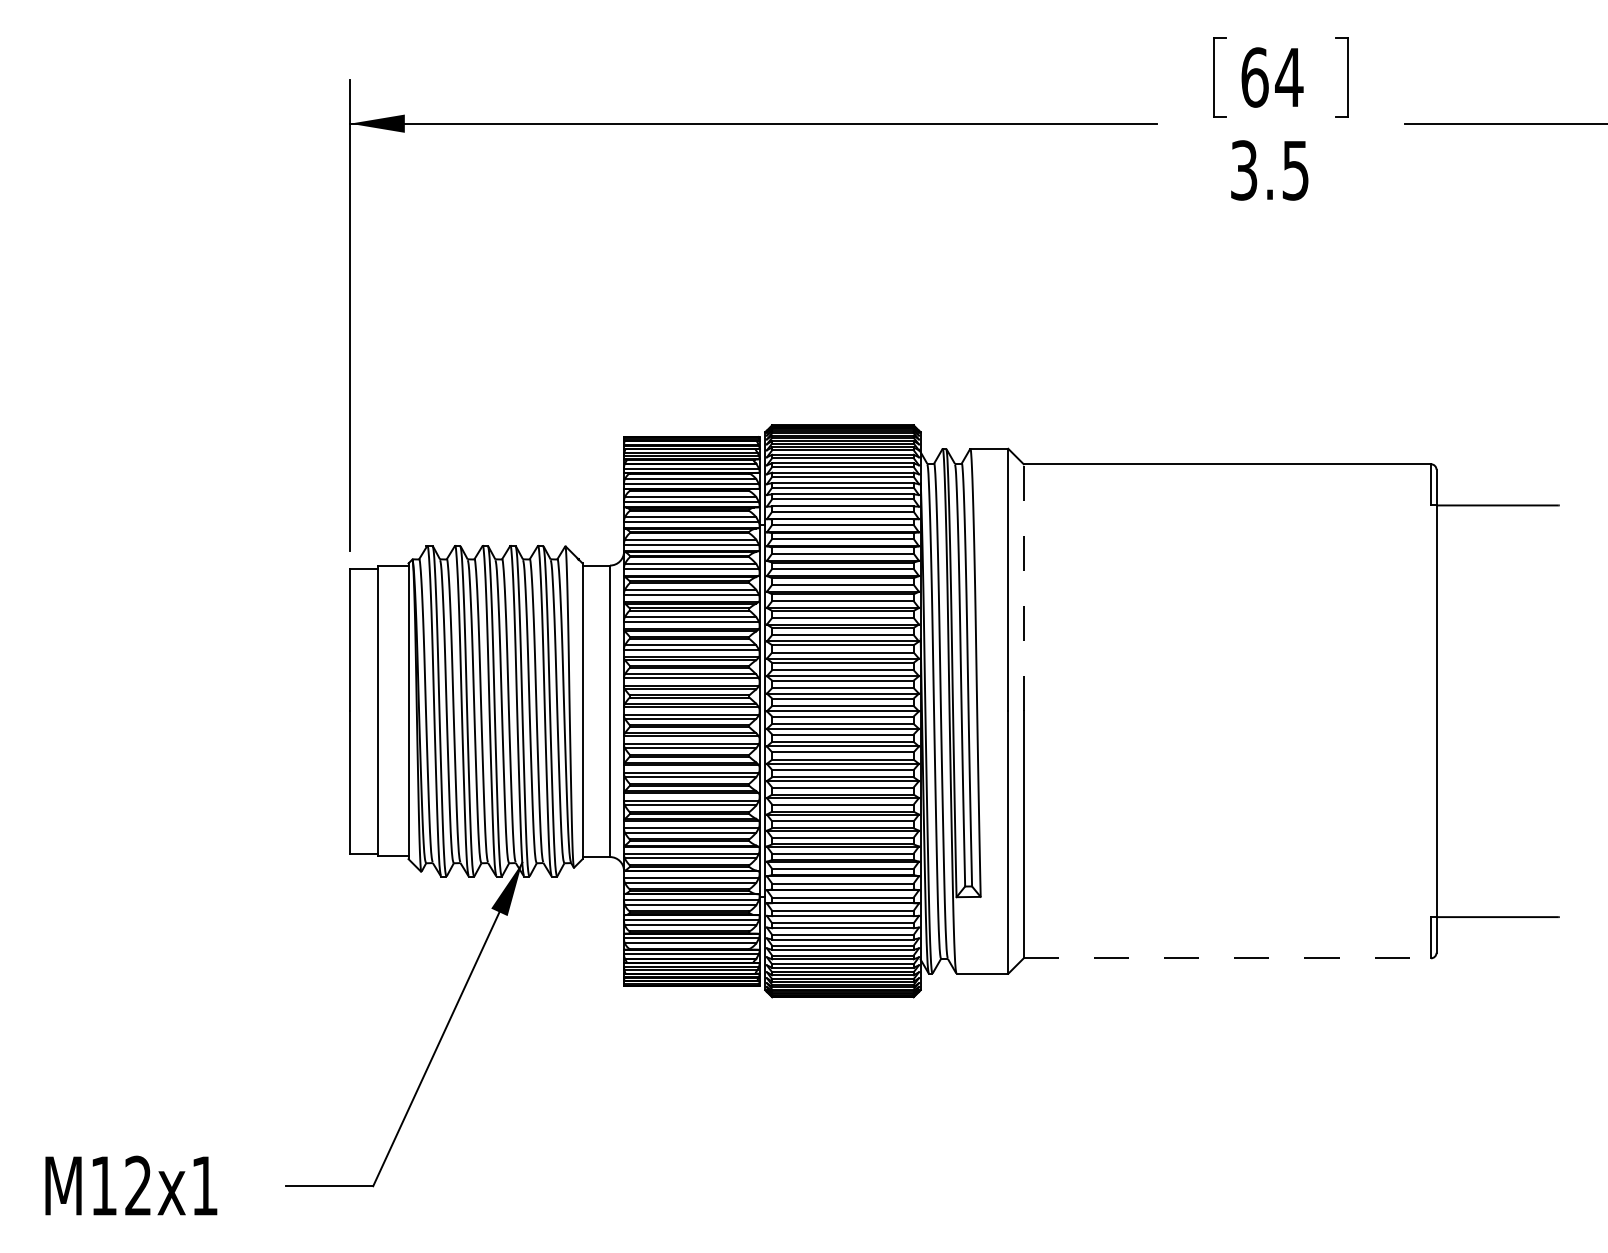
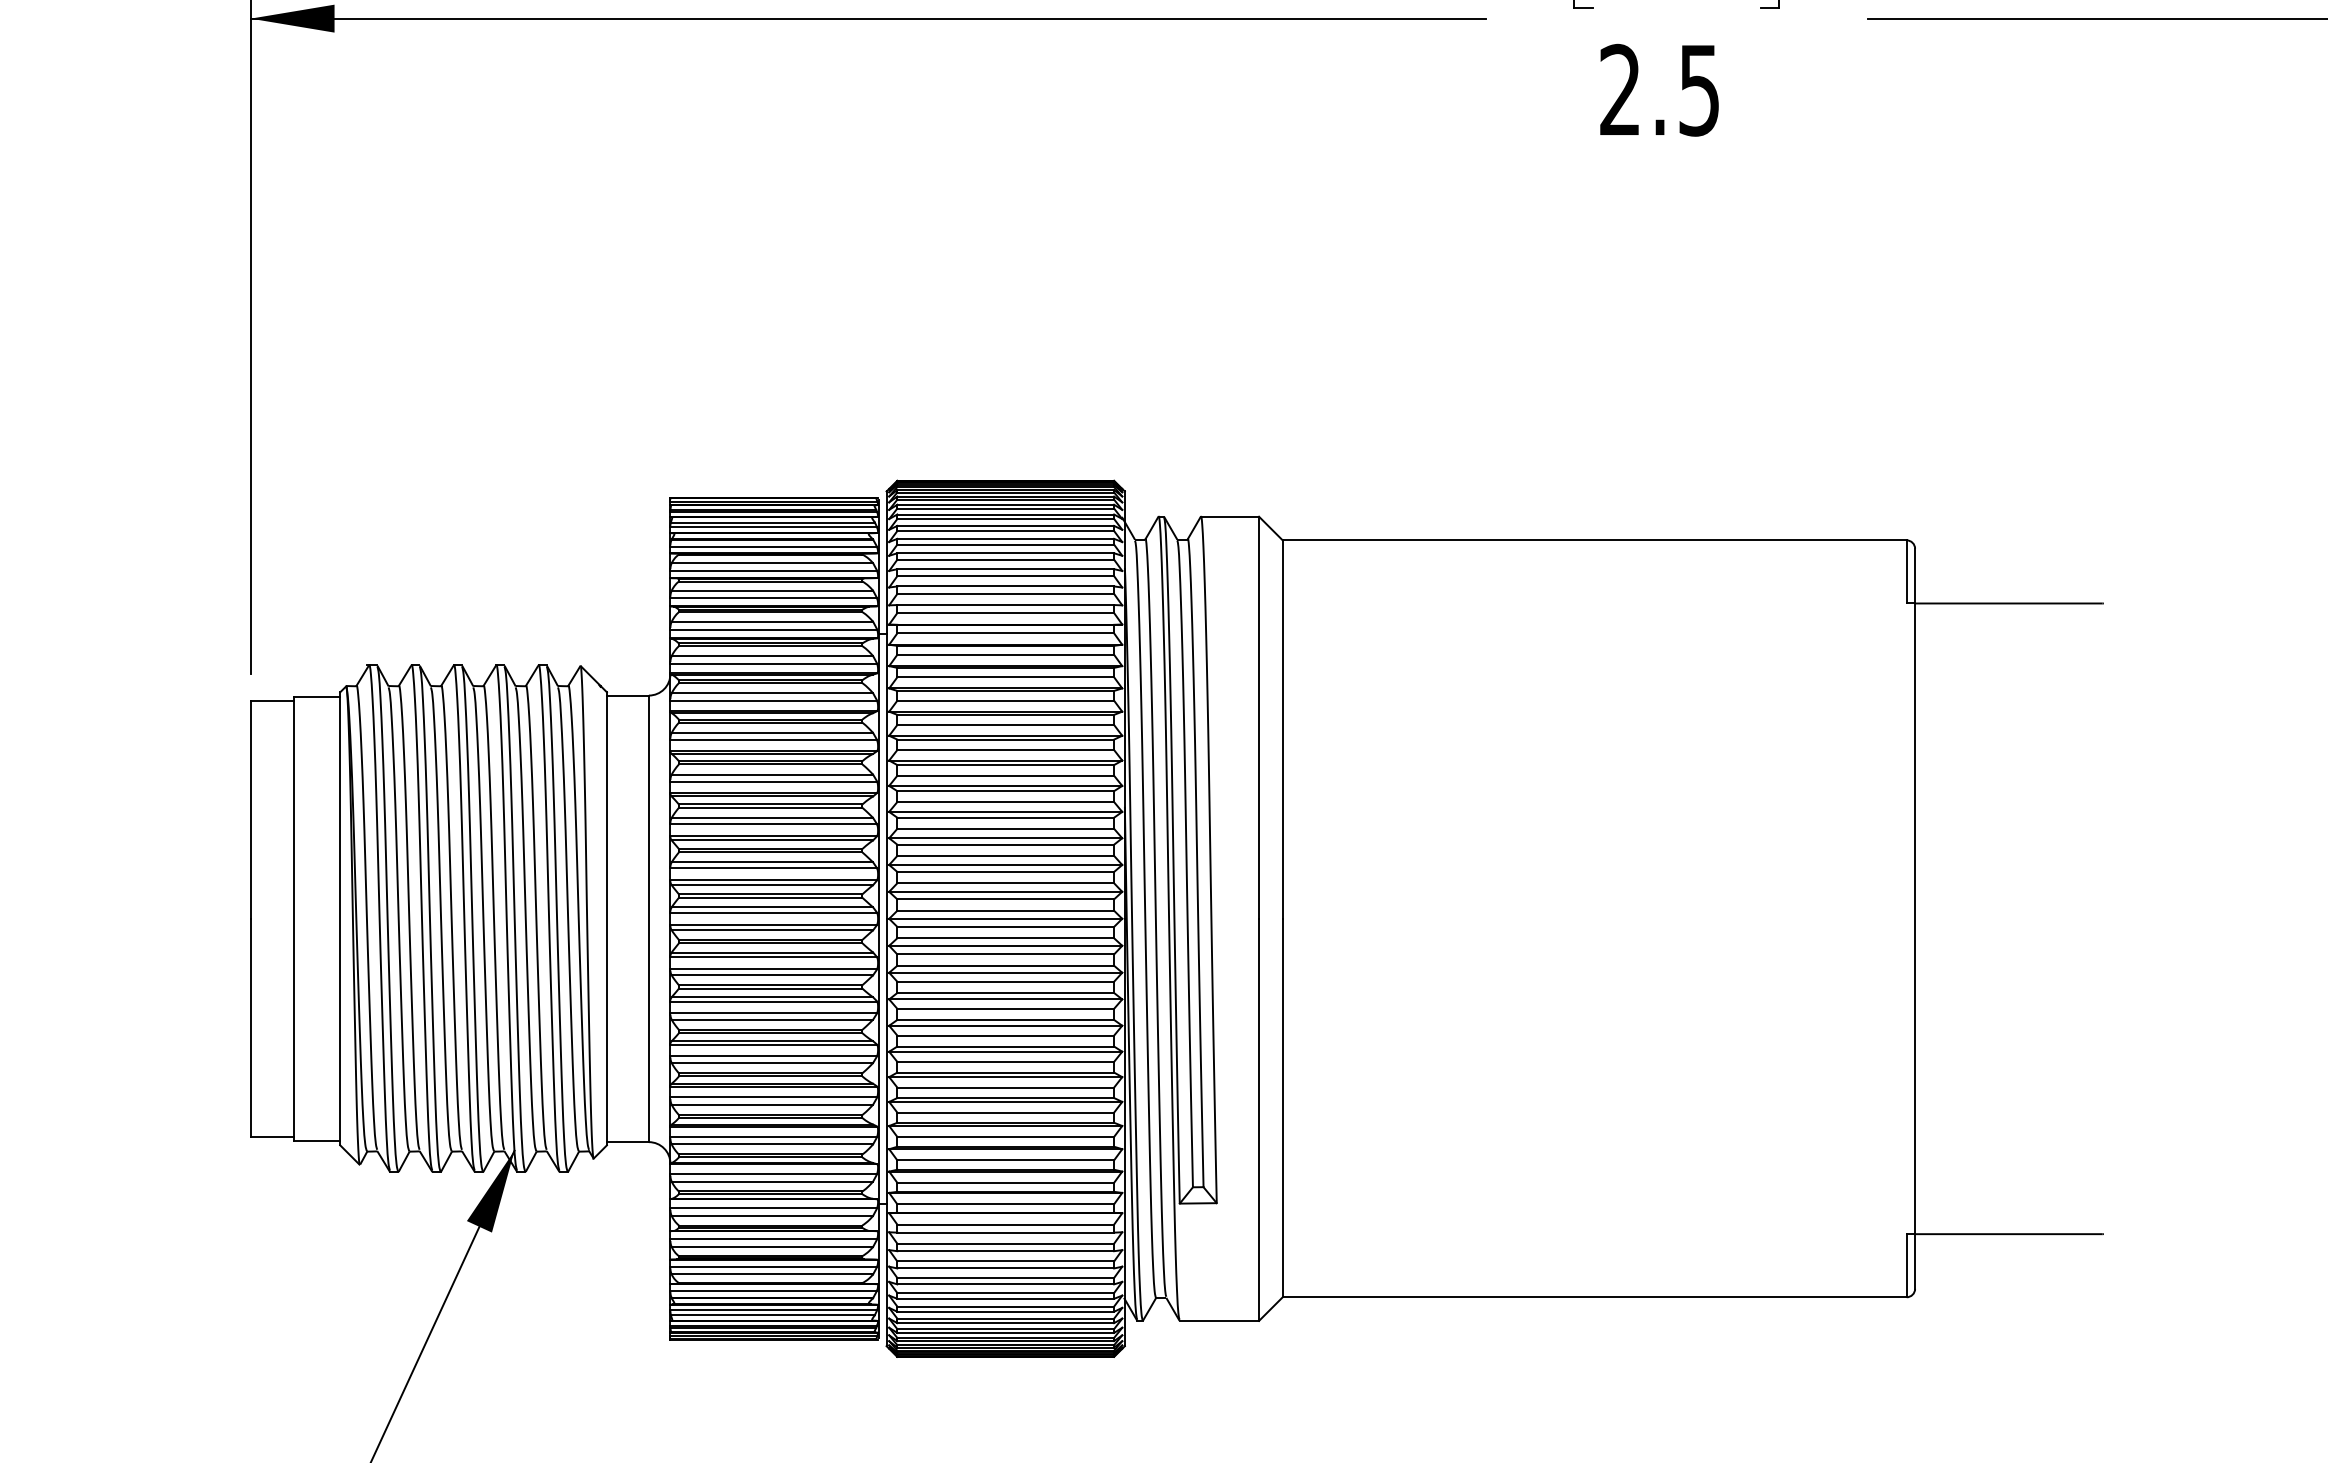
text: (1244, 170) -> (1620, 90), 3.5 -> 2.5
line: (1023, 587) -> (1282, 729), dashed -> solid
line: (1227, 958) -> (1594, 1297), dashed -> solid

